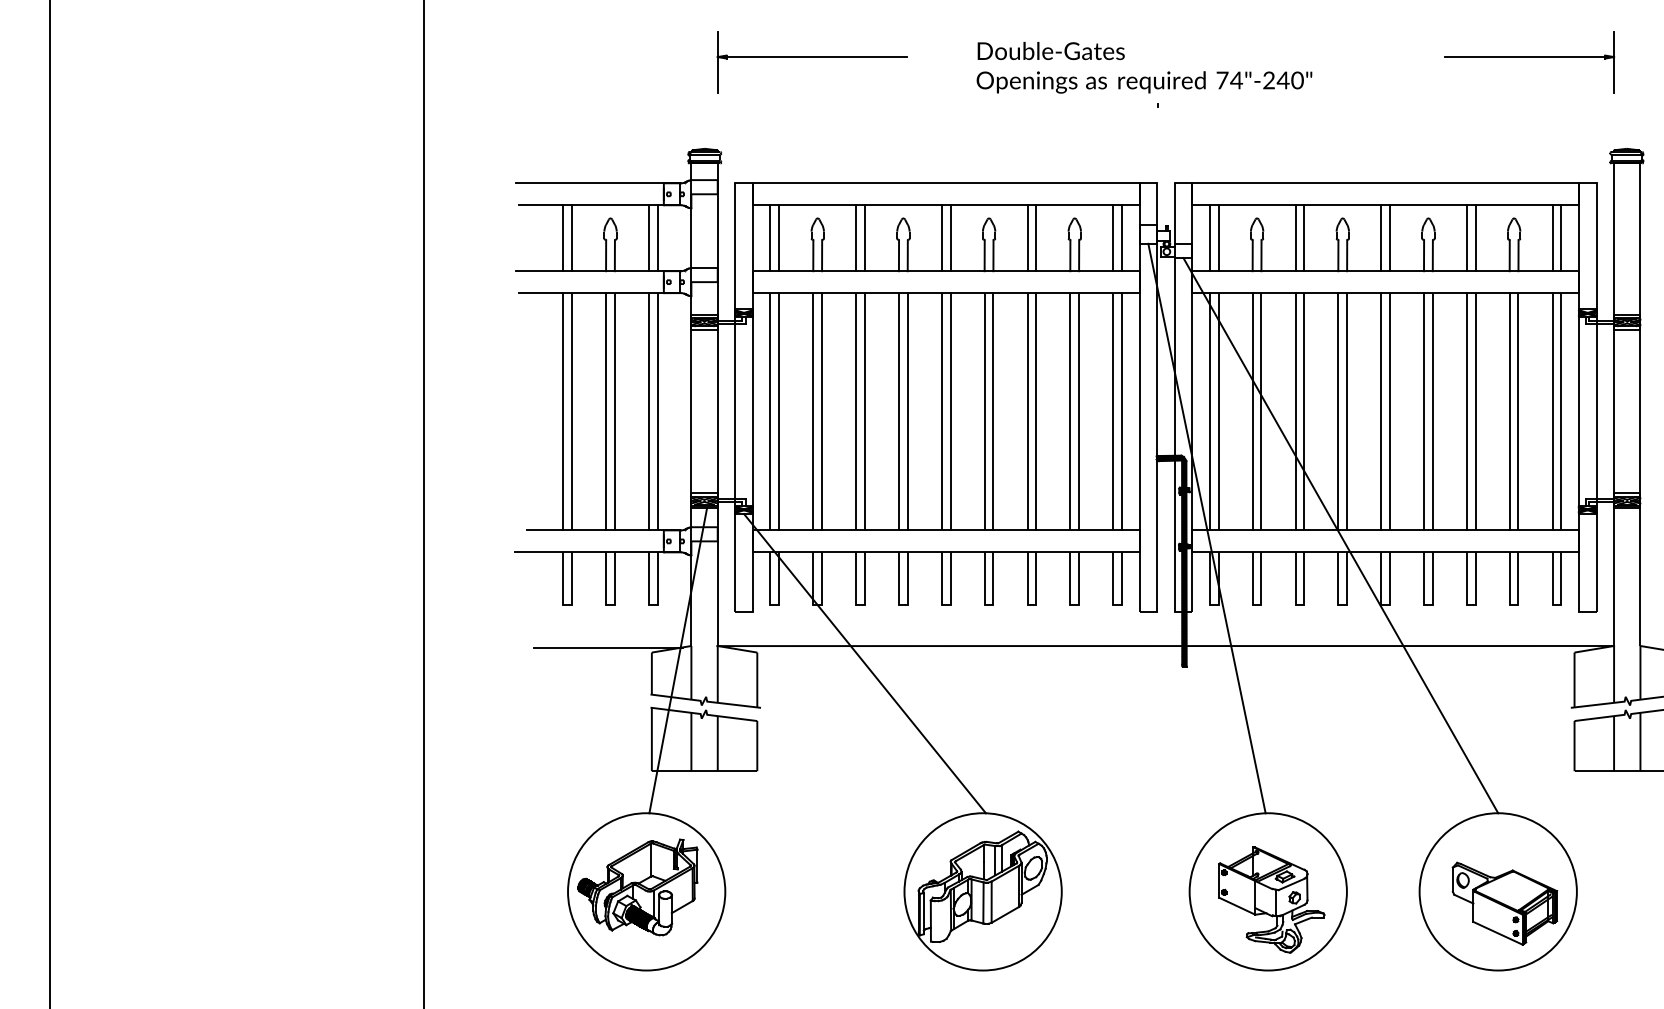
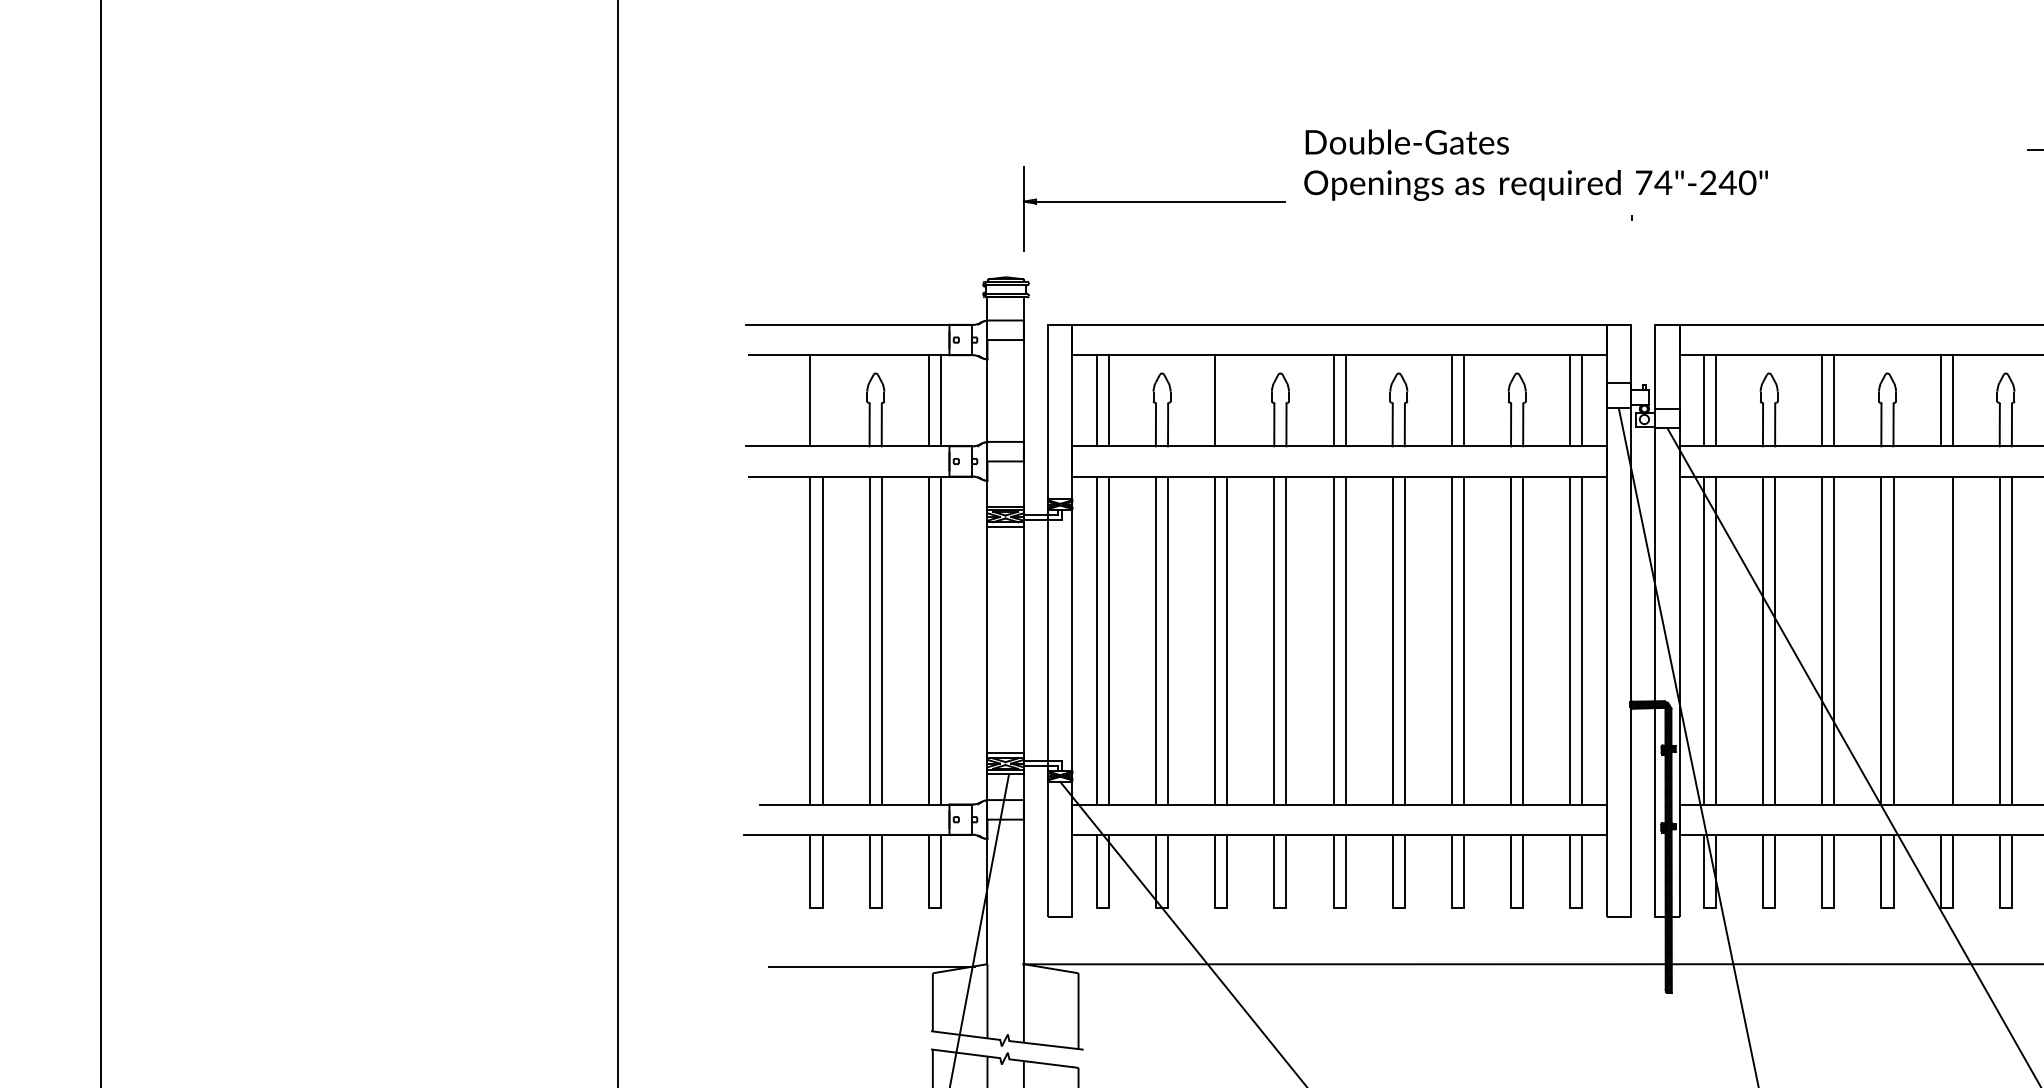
part: (811, 62) -> (1153, 209), moved
text: (1144, 67) -> (1536, 164), moved
line: (572, 238) -> (823, 401), removed
line: (864, 238) -> (1226, 401), removed
line: (1381, 411) -> (1940, 640), removed

